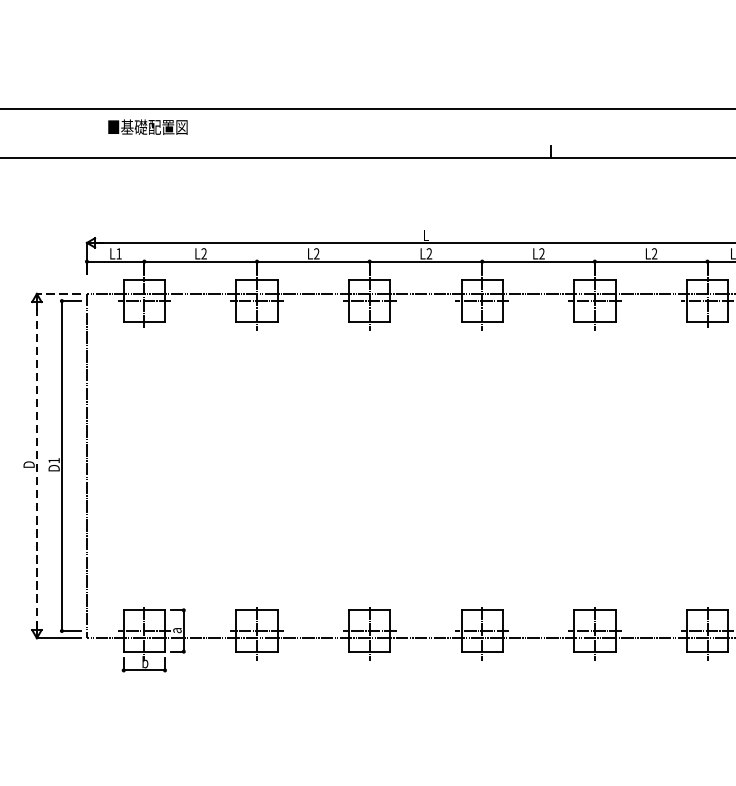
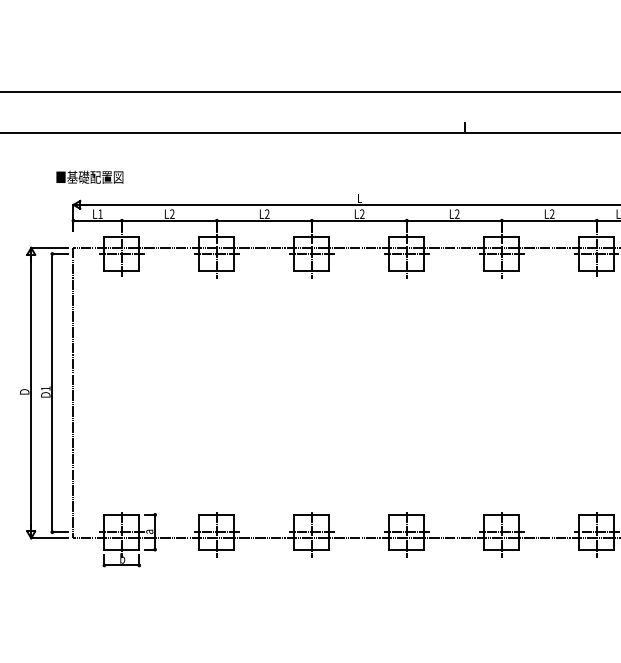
text: (147, 126) -> (89, 176), moved
line: (58, 293) -> (49, 247), dashed -> solid
line: (37, 465) -> (31, 392), dashed -> solid

